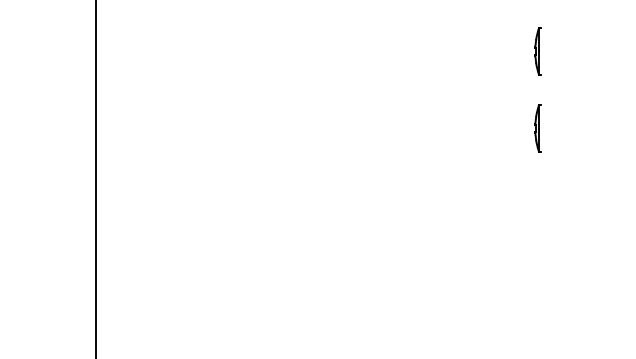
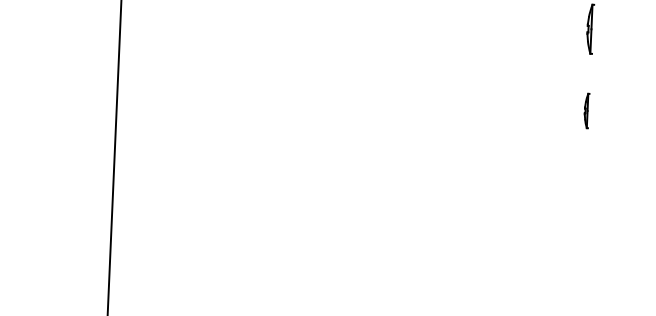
part: (537, 128) -> (586, 110), size x0.7

